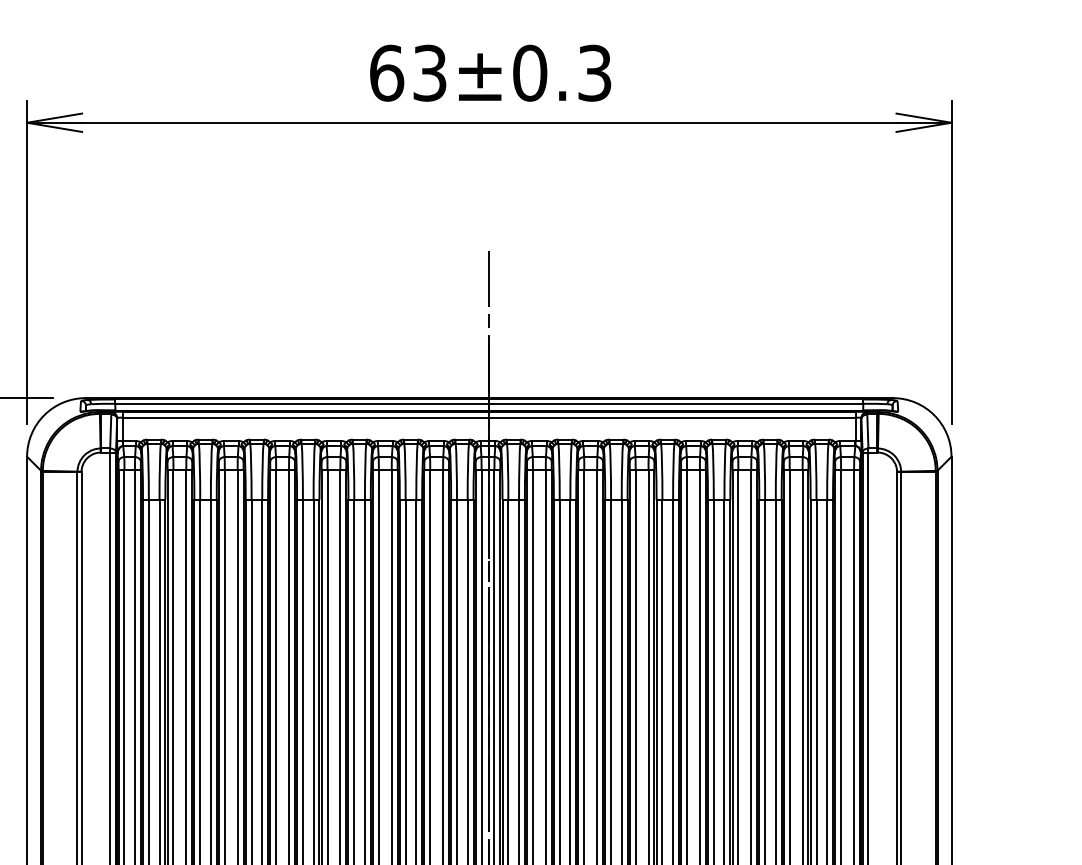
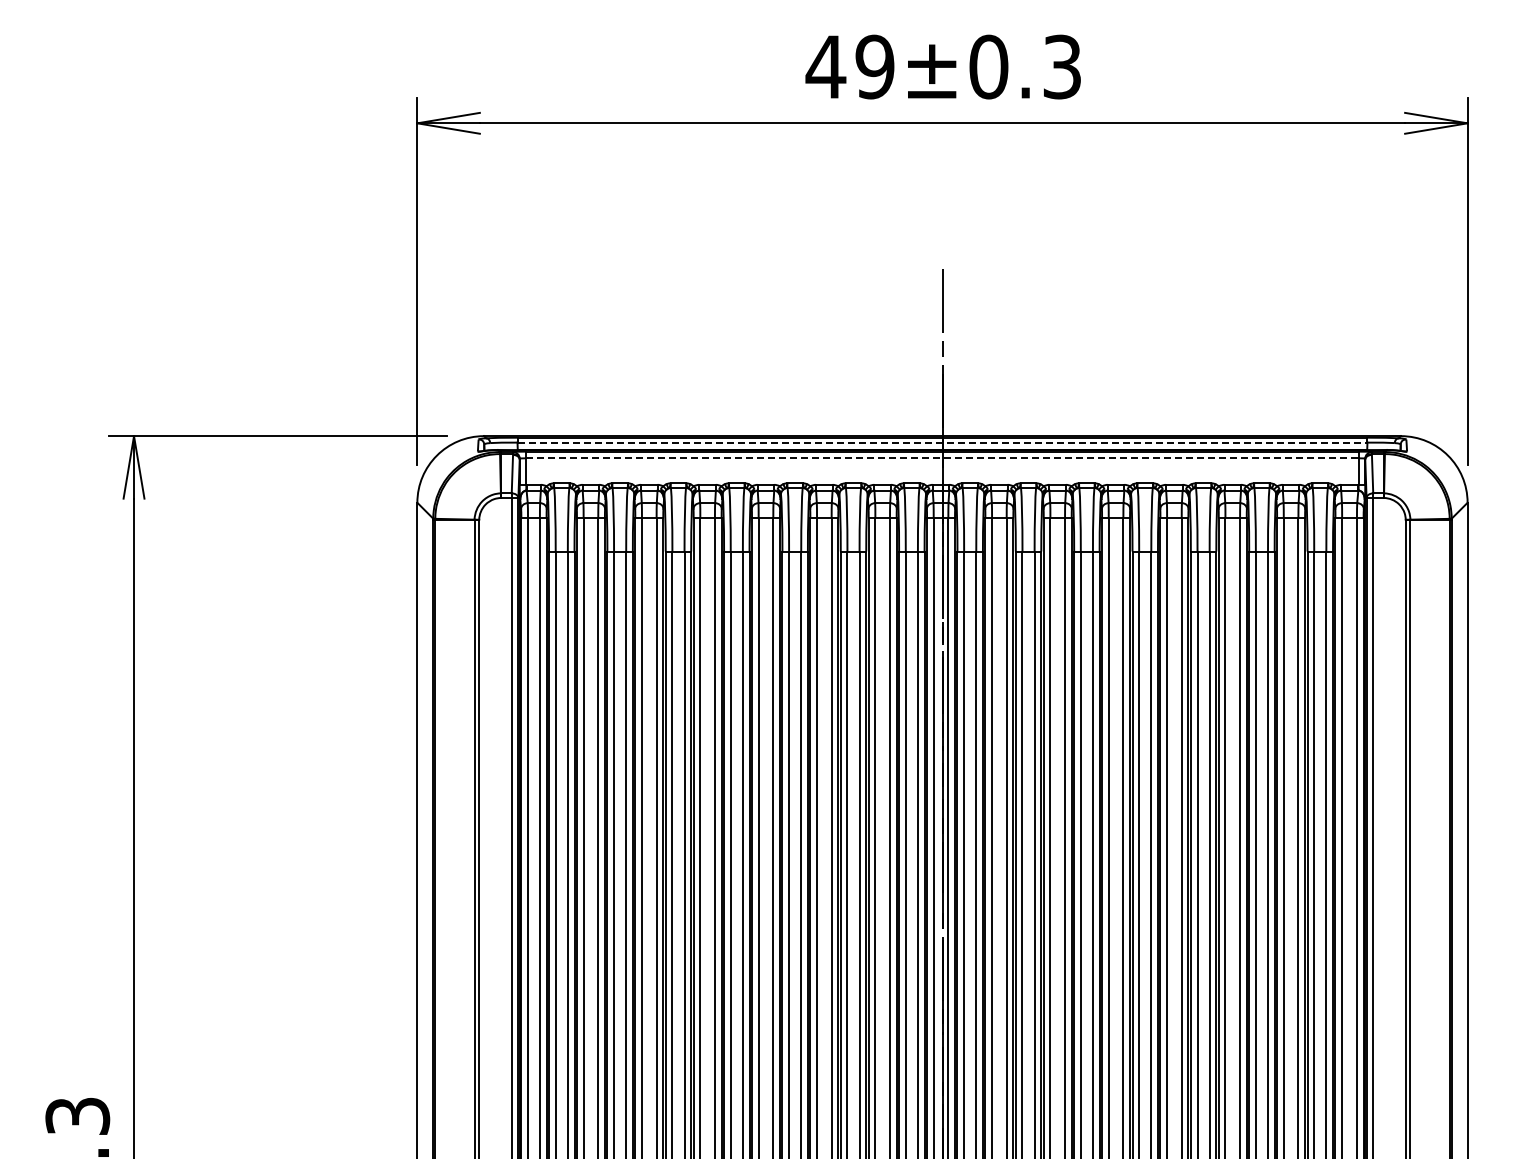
text: (407, 72) -> (849, 66), 63±0.3 -> 49±0.3
line: (489, 403) -> (942, 442), solid -> dashed
line: (489, 417) -> (942, 458), solid -> dashed

